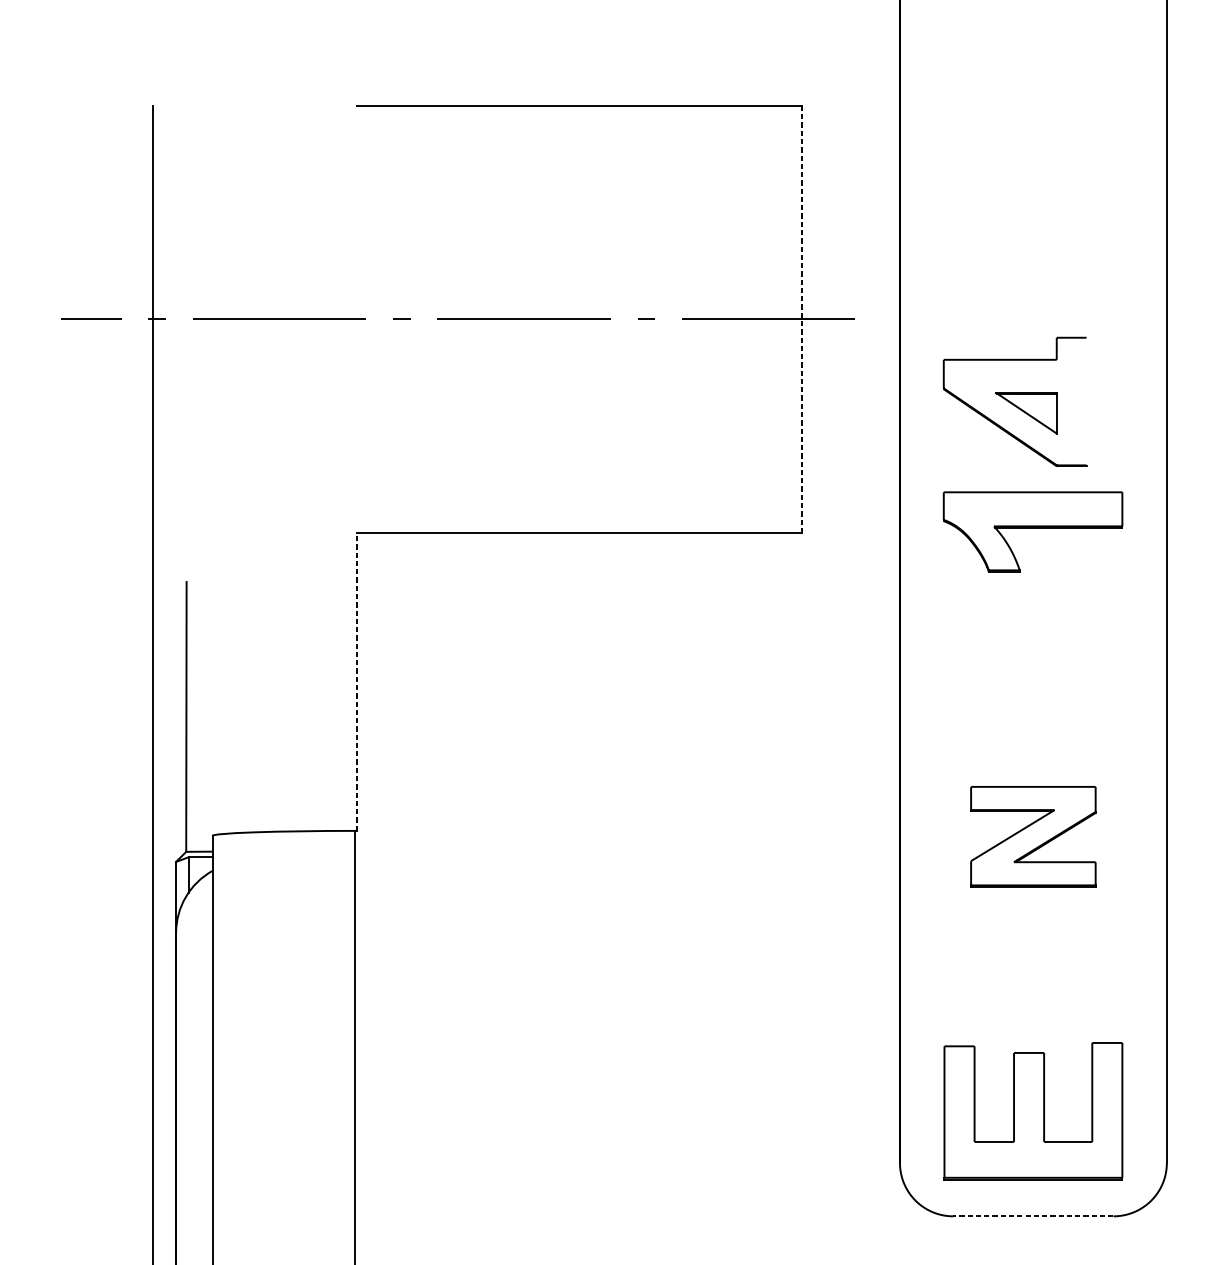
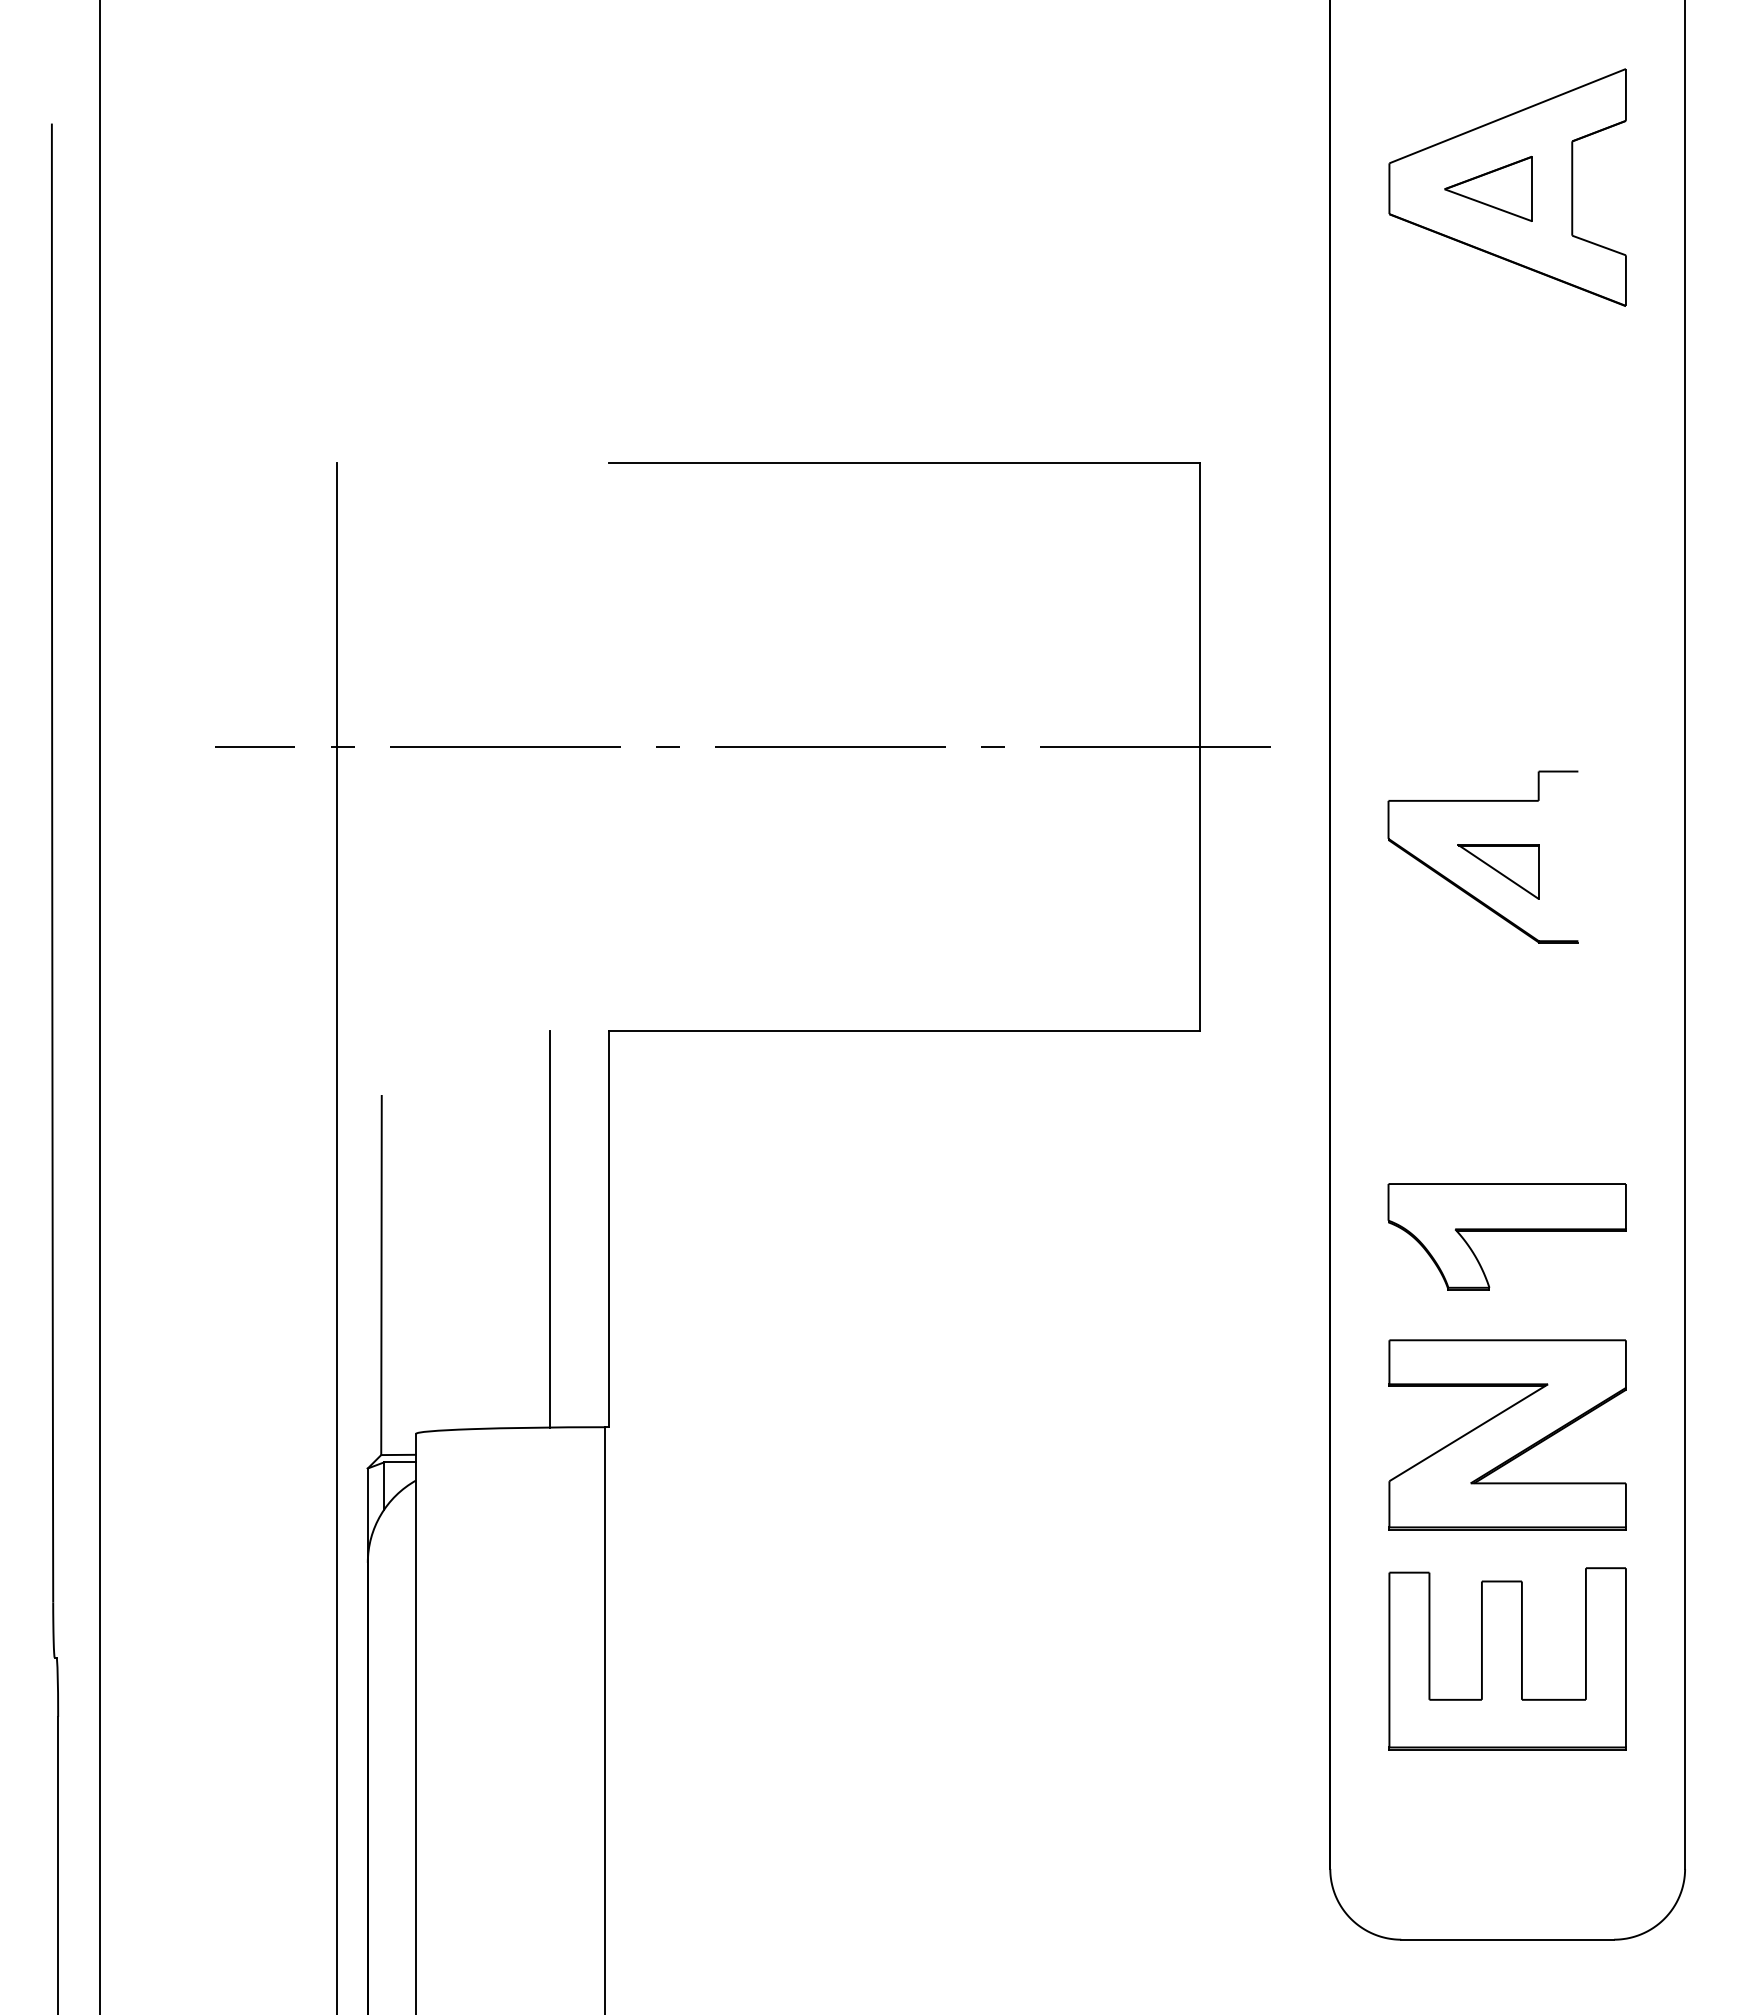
line: (802, 319) -> (1200, 747), dashed -> solid
part: (1032, 531) -> (1506, 1236), moved
line: (312, 681) -> (549, 1228), added
line: (357, 681) -> (608, 1228), dashed -> solid
part: (1033, 836) -> (1507, 1434), size x1.43
part: (1033, 1110) -> (1507, 1658), moved
line: (1033, 1216) -> (1507, 1939), dashed -> solid

